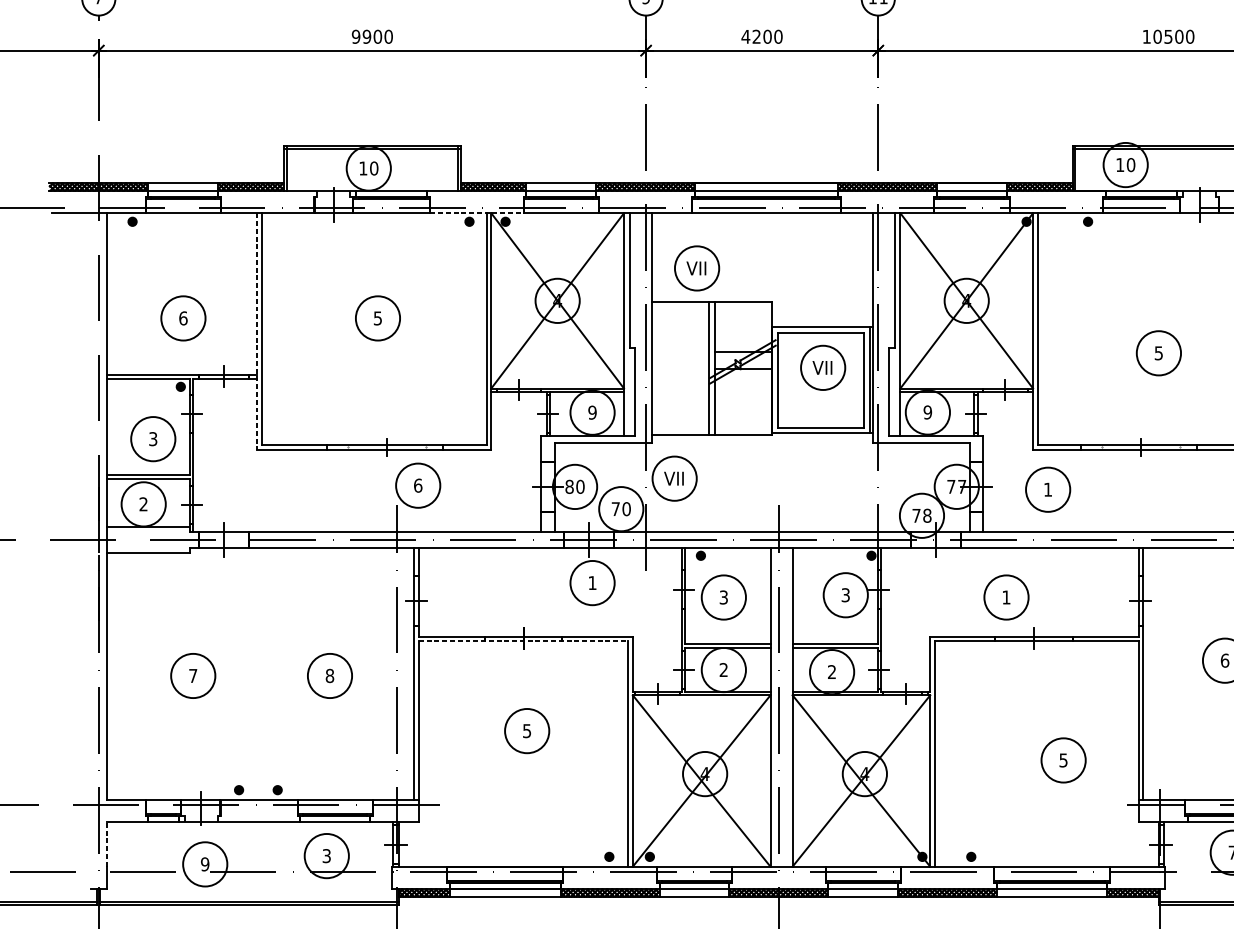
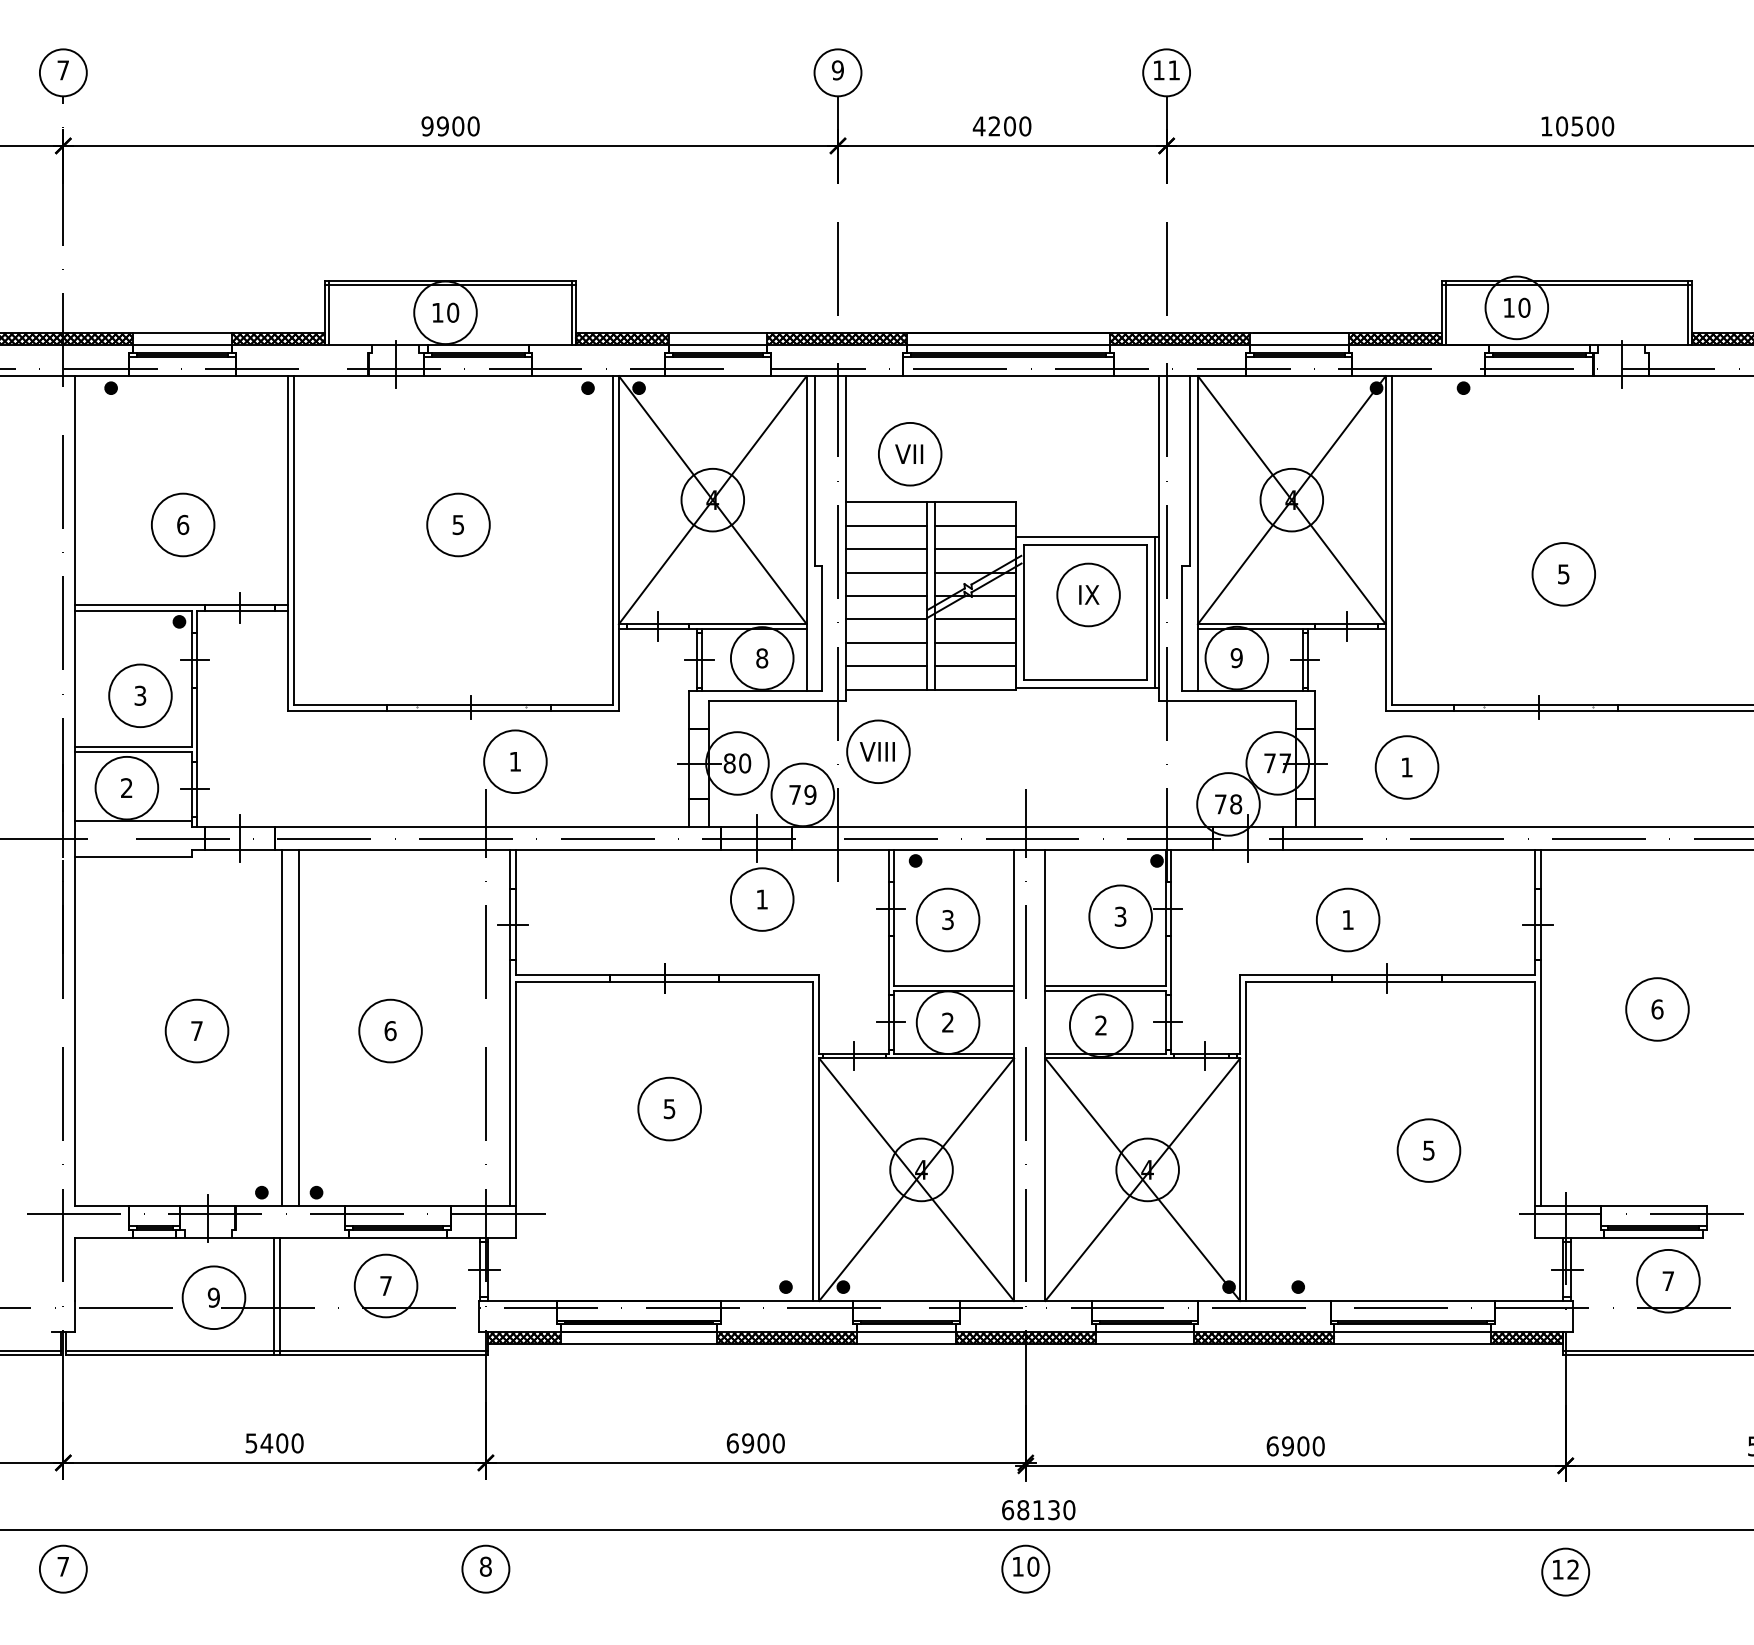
line: (477, 213) -> (599, 376), dashed -> solid
line: (680, 318) -> (886, 525), added
line: (743, 318) -> (975, 525), added
line: (257, 332) -> (287, 544), dashed -> solid
line: (680, 335) -> (886, 549), added
line: (743, 335) -> (975, 549), added
line: (680, 352) -> (886, 572), added
text: (822, 367) -> (1087, 594), VII -> IX
line: (680, 368) -> (886, 596), added
line: (680, 385) -> (886, 619), added
line: (743, 385) -> (975, 619), added
line: (680, 401) -> (886, 642), added
line: (743, 401) -> (975, 642), added
text: (592, 412) -> (762, 658), 9 -> 8
line: (680, 418) -> (886, 666), added
line: (743, 418) -> (975, 666), added
text: (673, 478) -> (876, 751), VII -> VIII
text: (418, 485) -> (515, 761), 6 -> 1
text: (626, 508) -> (810, 794), 70 -> 79
line: (524, 640) -> (665, 981), dashed -> solid
line: (252, 674) -> (281, 1028), added
line: (264, 674) -> (298, 1028), added
text: (329, 675) -> (390, 1030), 8 -> 6
line: (107, 844) -> (75, 1269), dashed -> solid
text: (326, 855) -> (385, 1285), 3 -> 7
line: (247, 862) -> (273, 1295), added
line: (252, 862) -> (280, 1295), added

